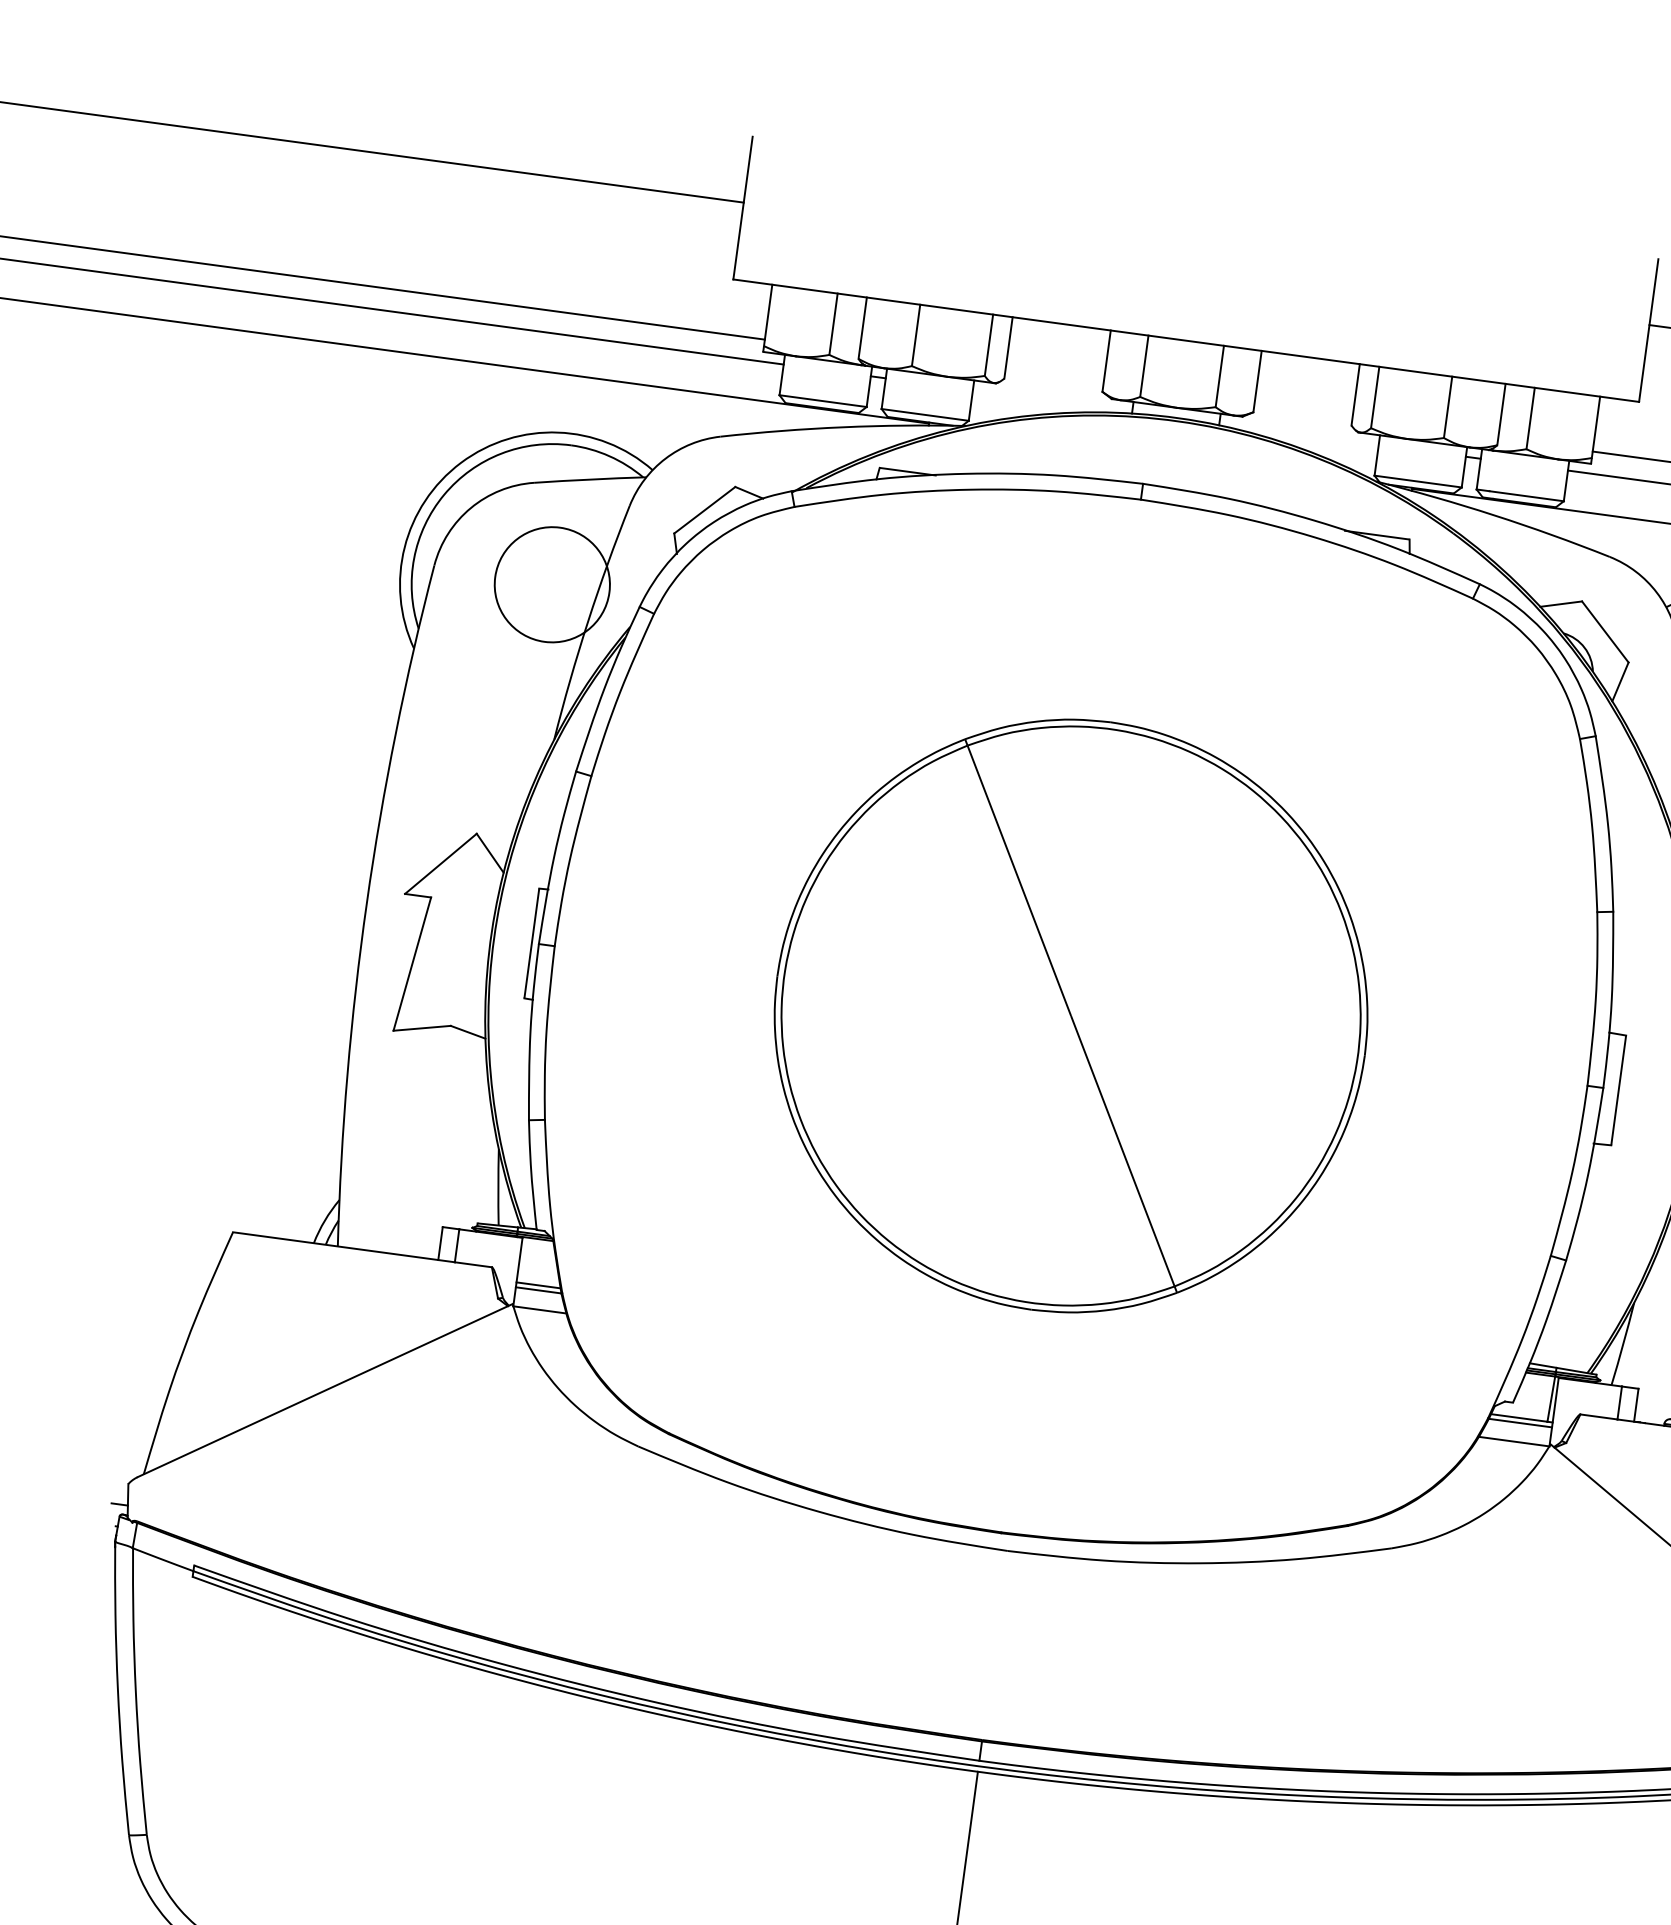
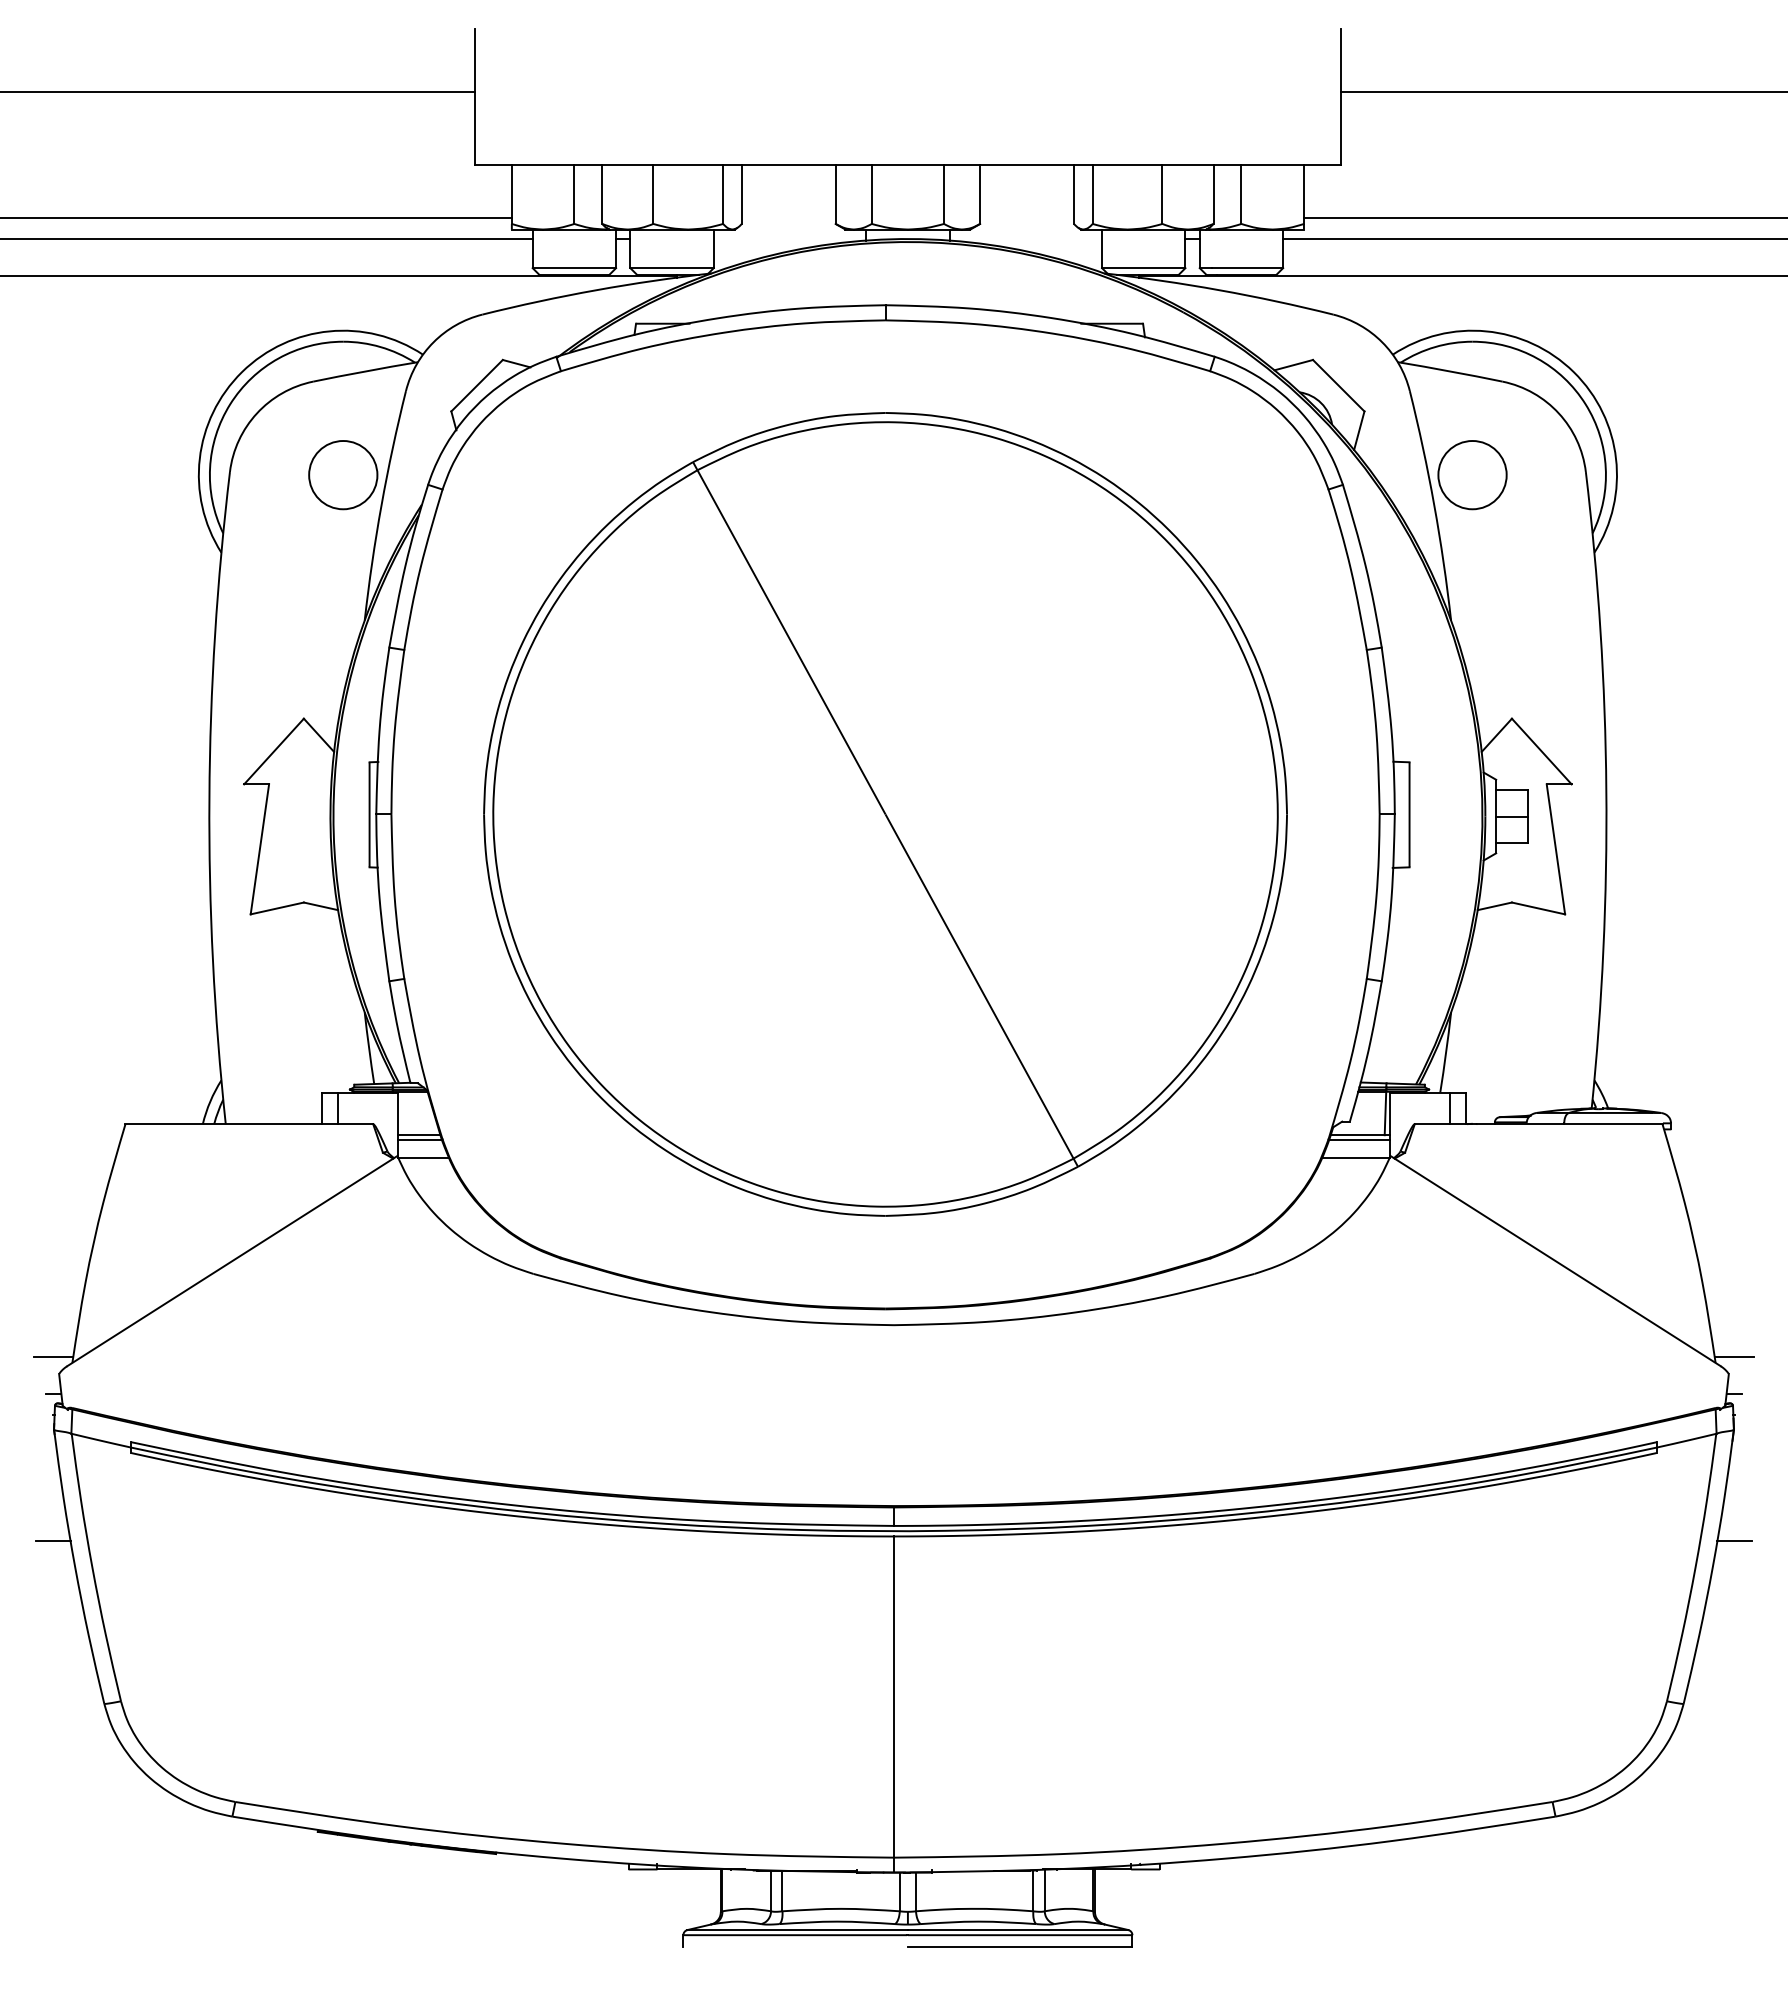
circle: (552, 585) -> (343, 475), size x0.62
part: (1071, 1016) -> (885, 814), size x1.43
line: (124, 1465) -> (53, 1357), added
line: (98, 1658) -> (53, 1541), added

